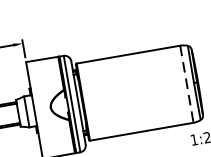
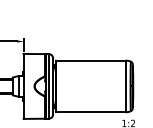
line: (186, 84) -> (125, 86), dashed -> solid

